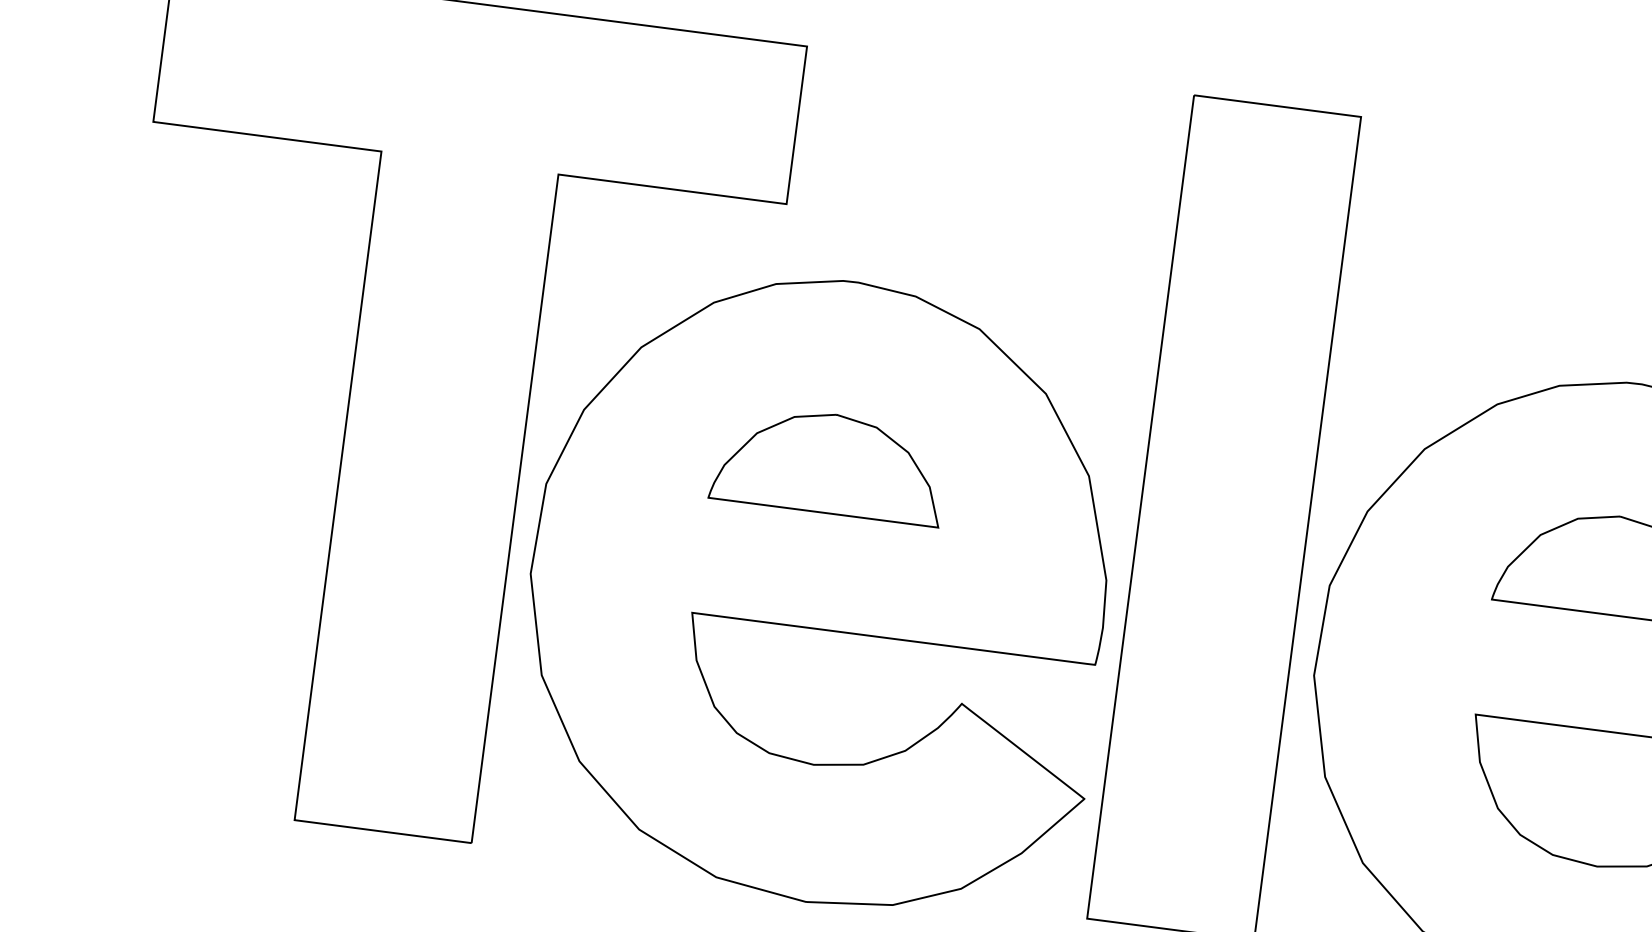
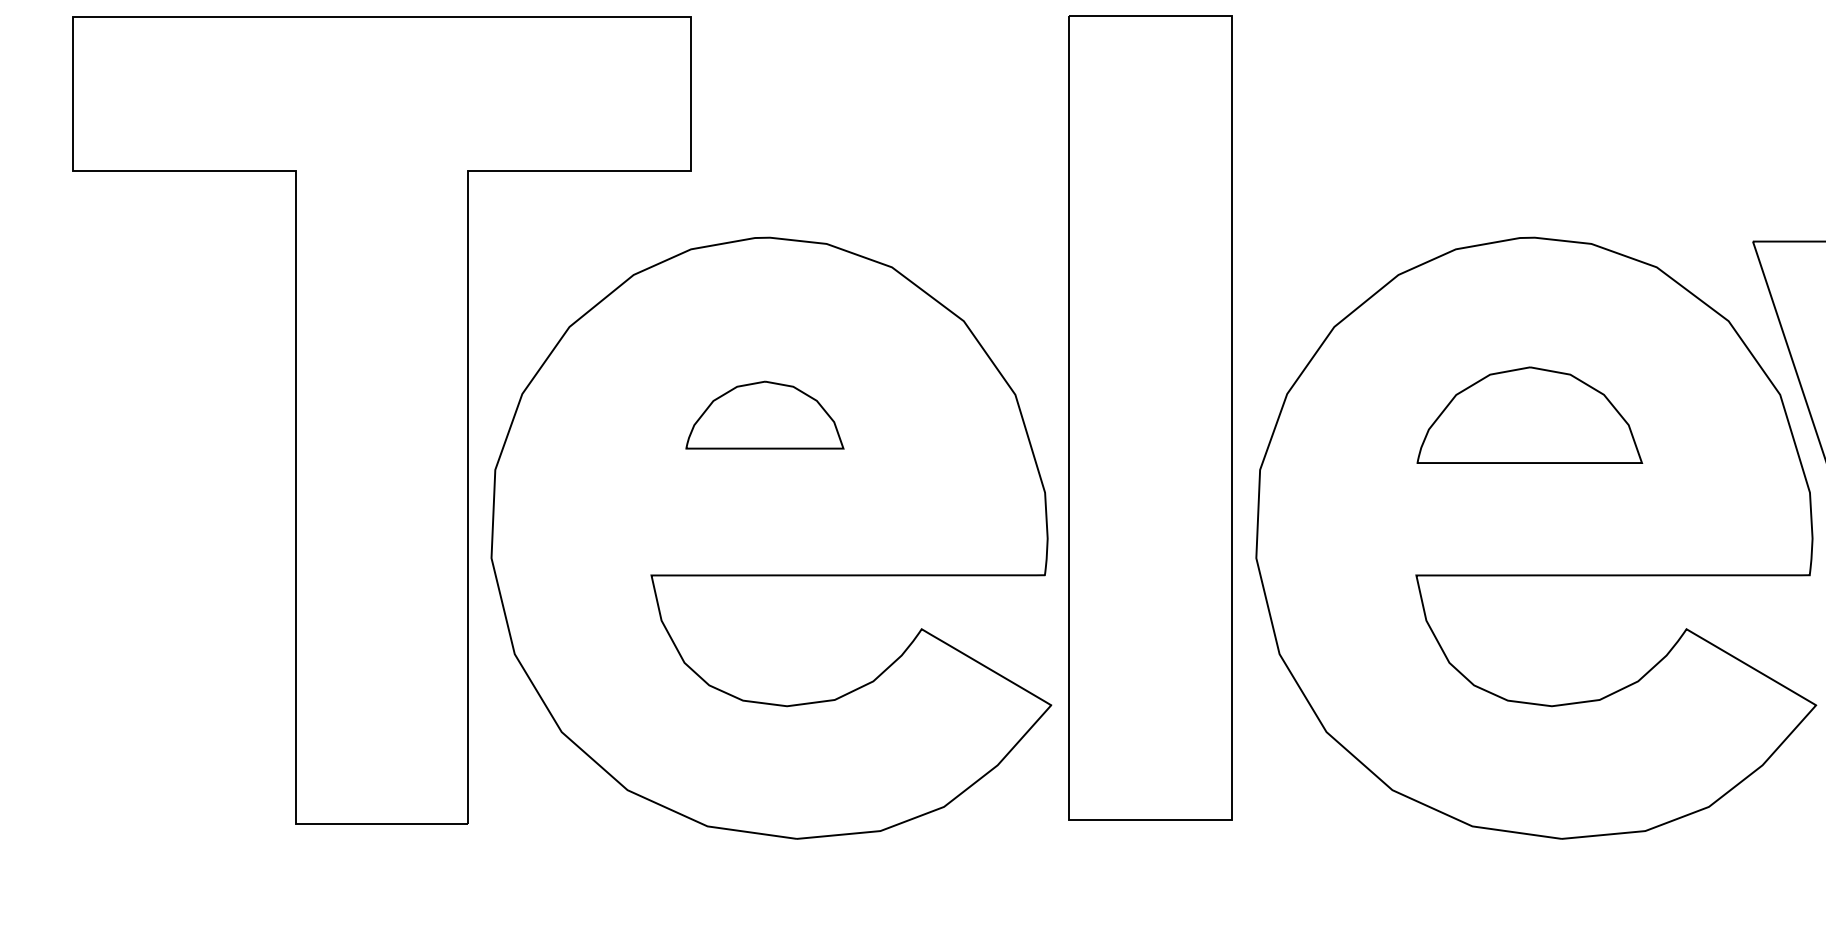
part: (829, 462) -> (764, 414), size x0.7

